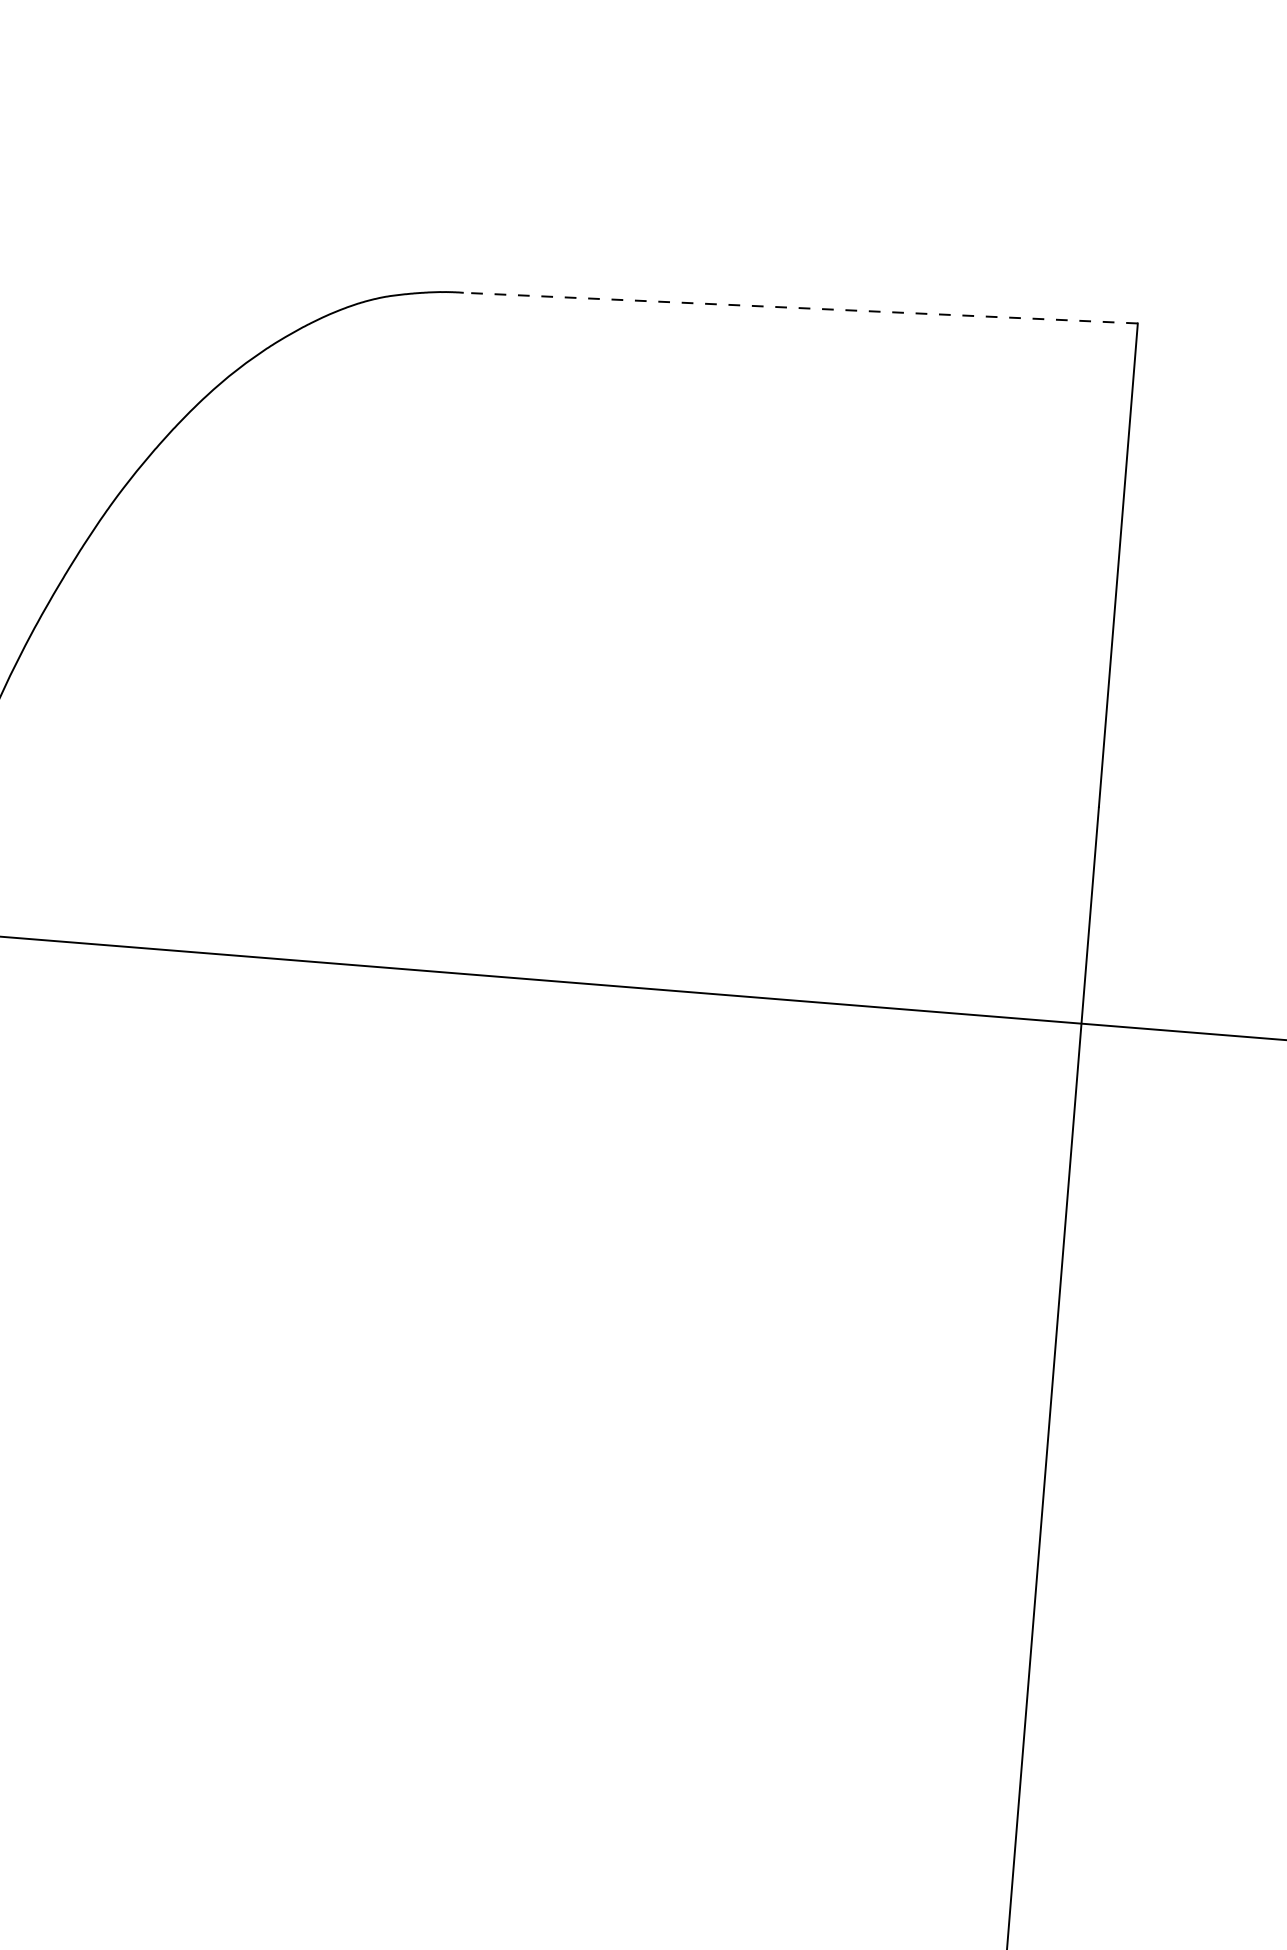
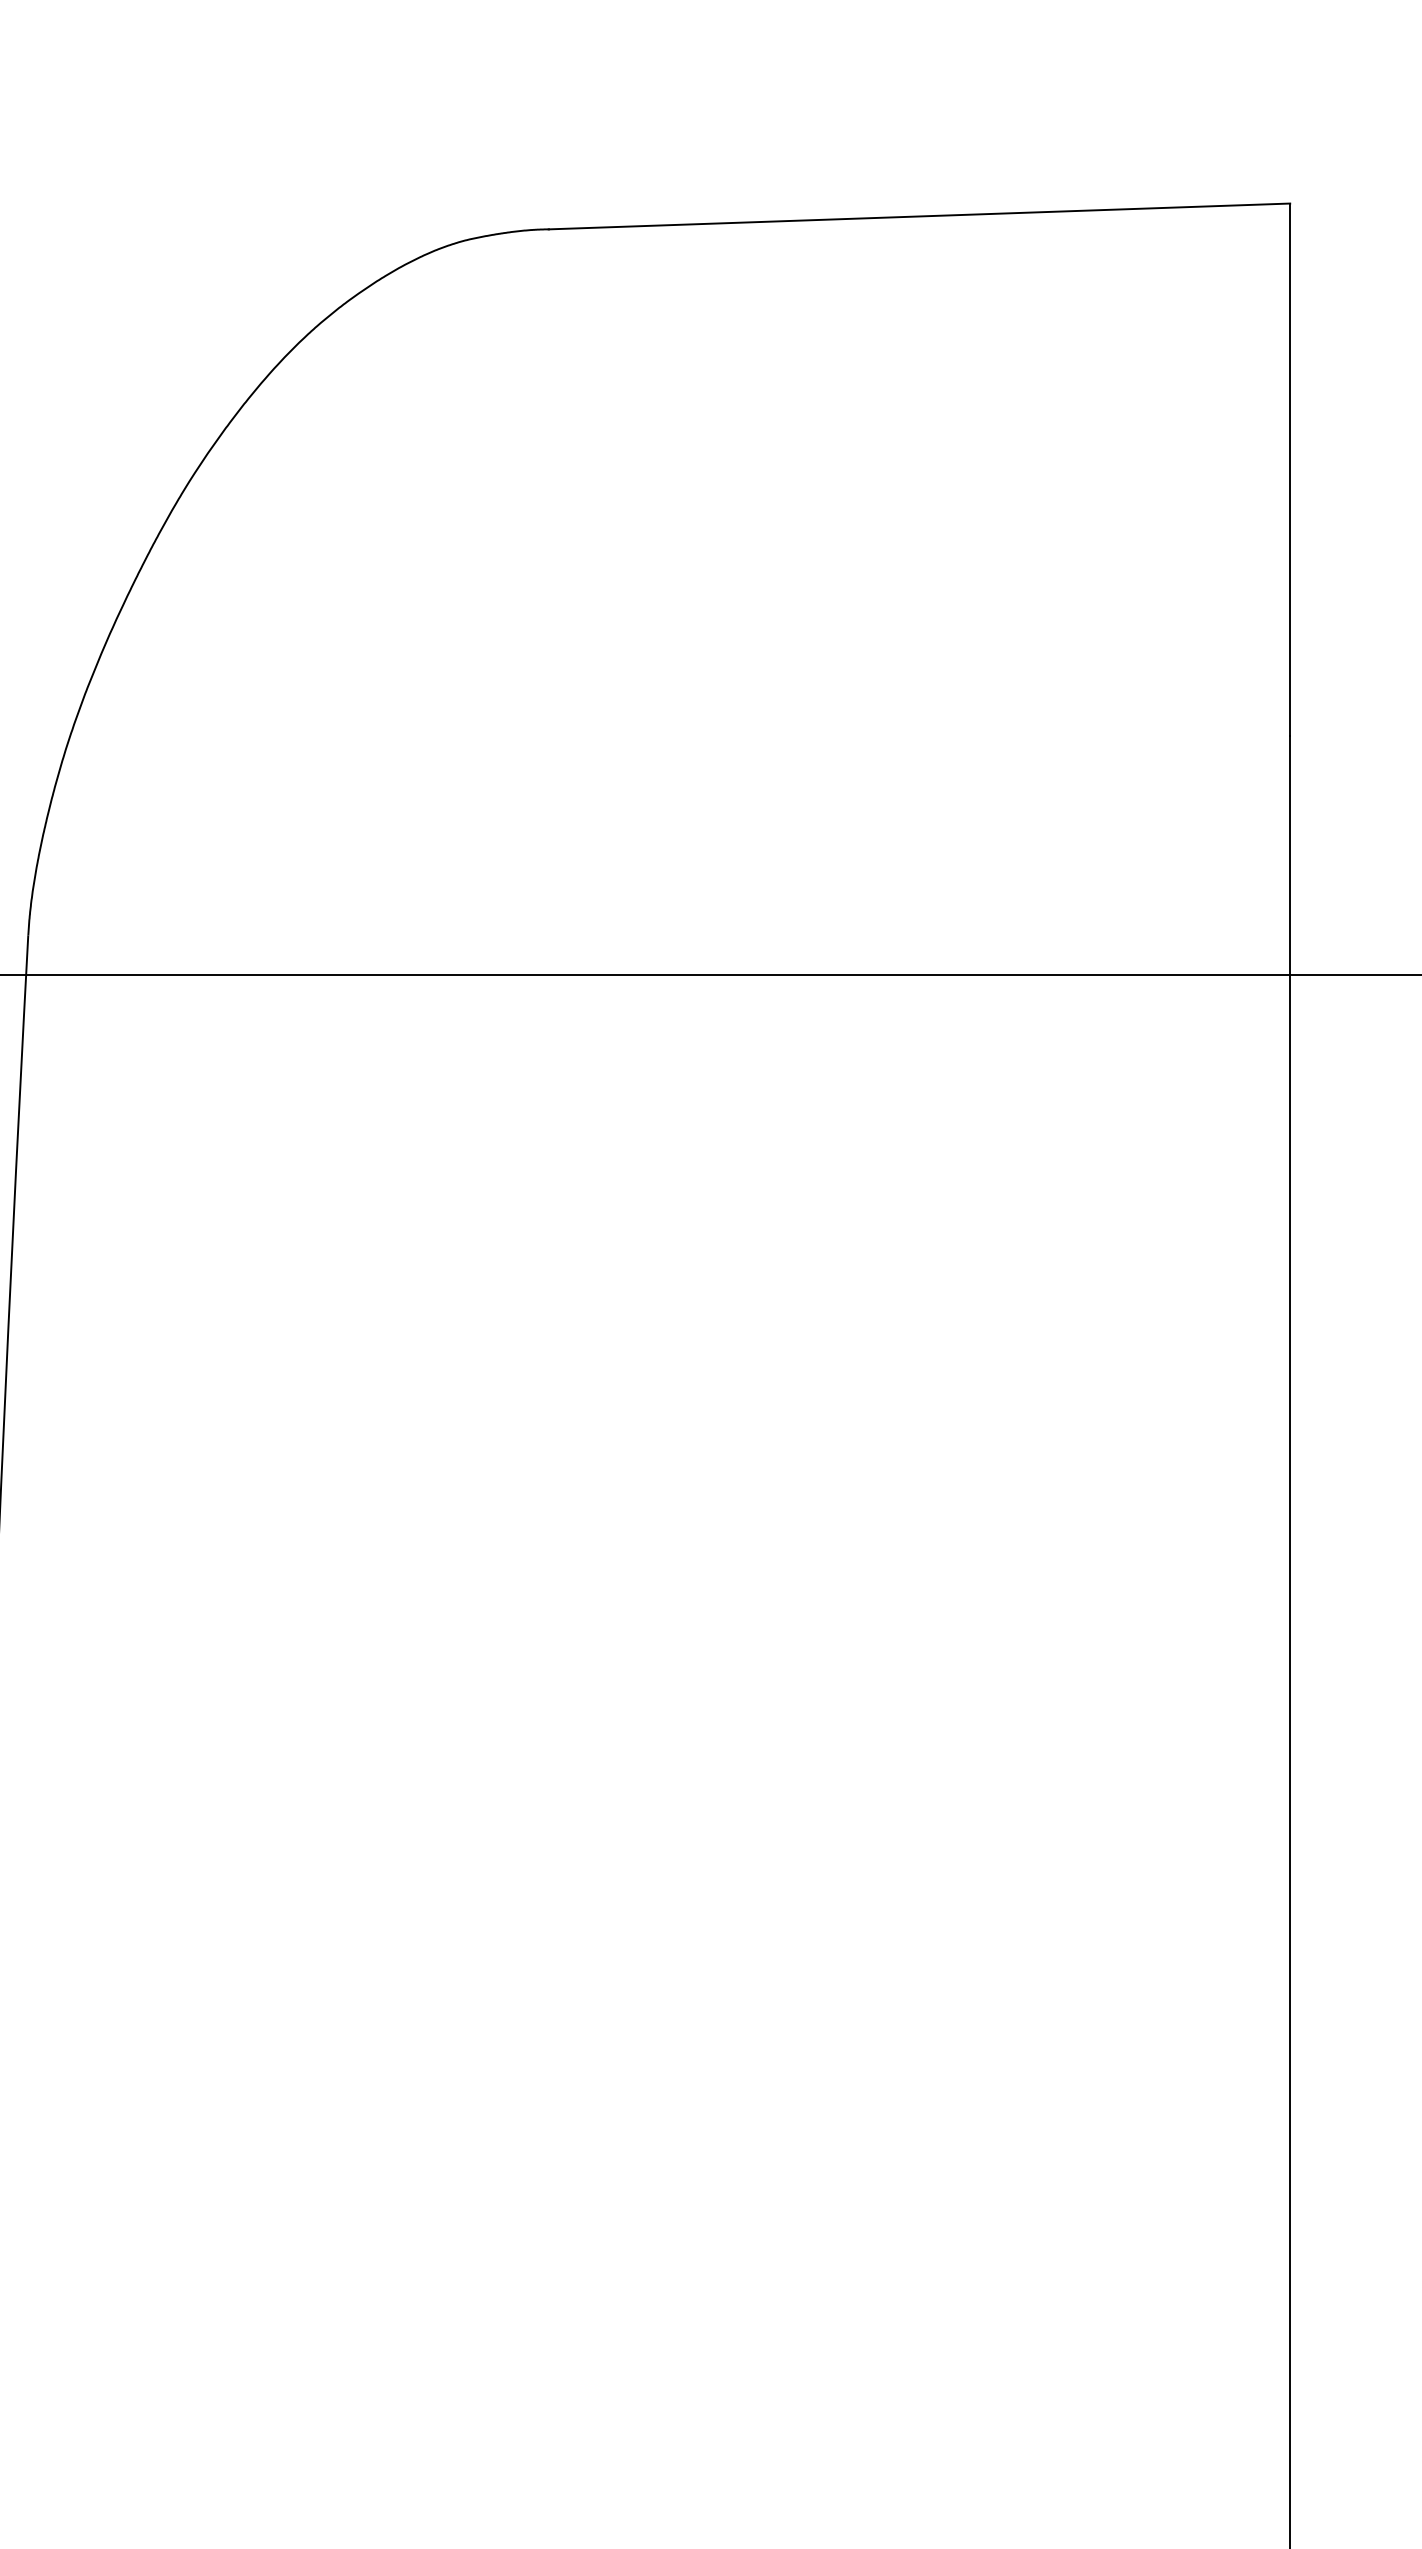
line: (800, 308) -> (919, 216), dashed -> solid

